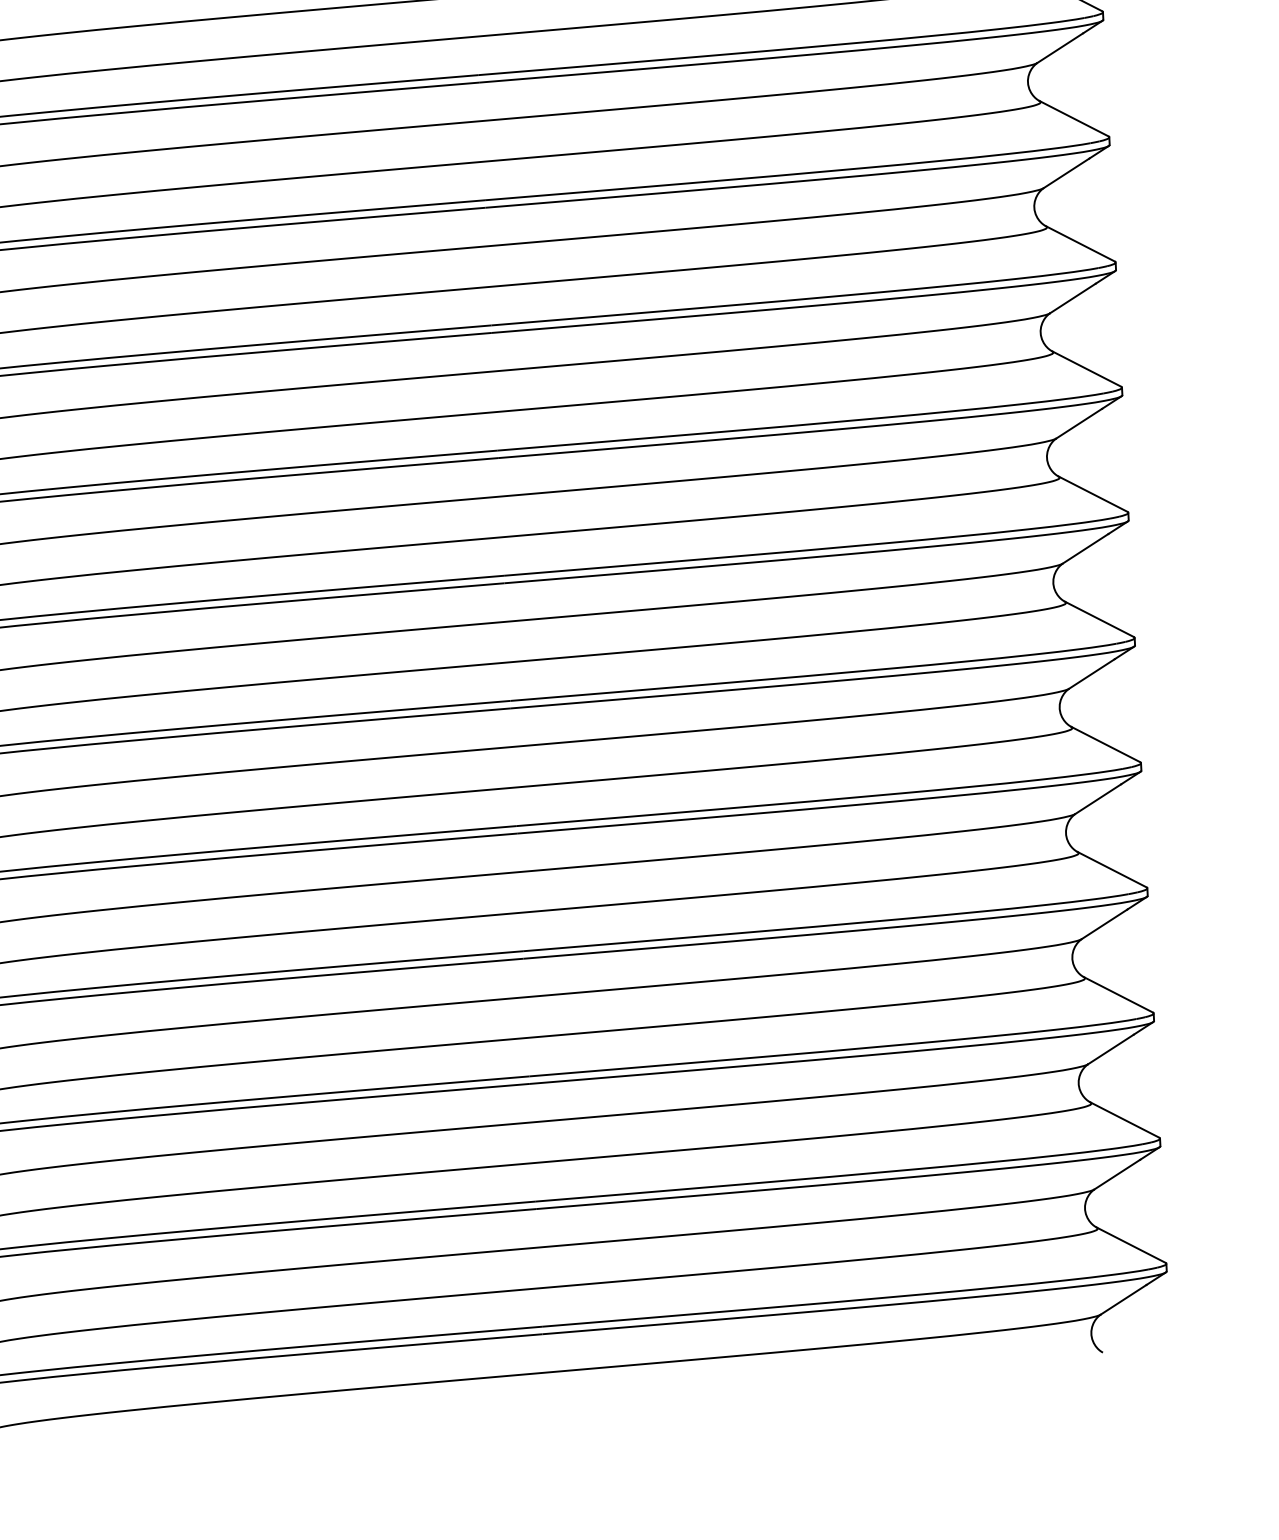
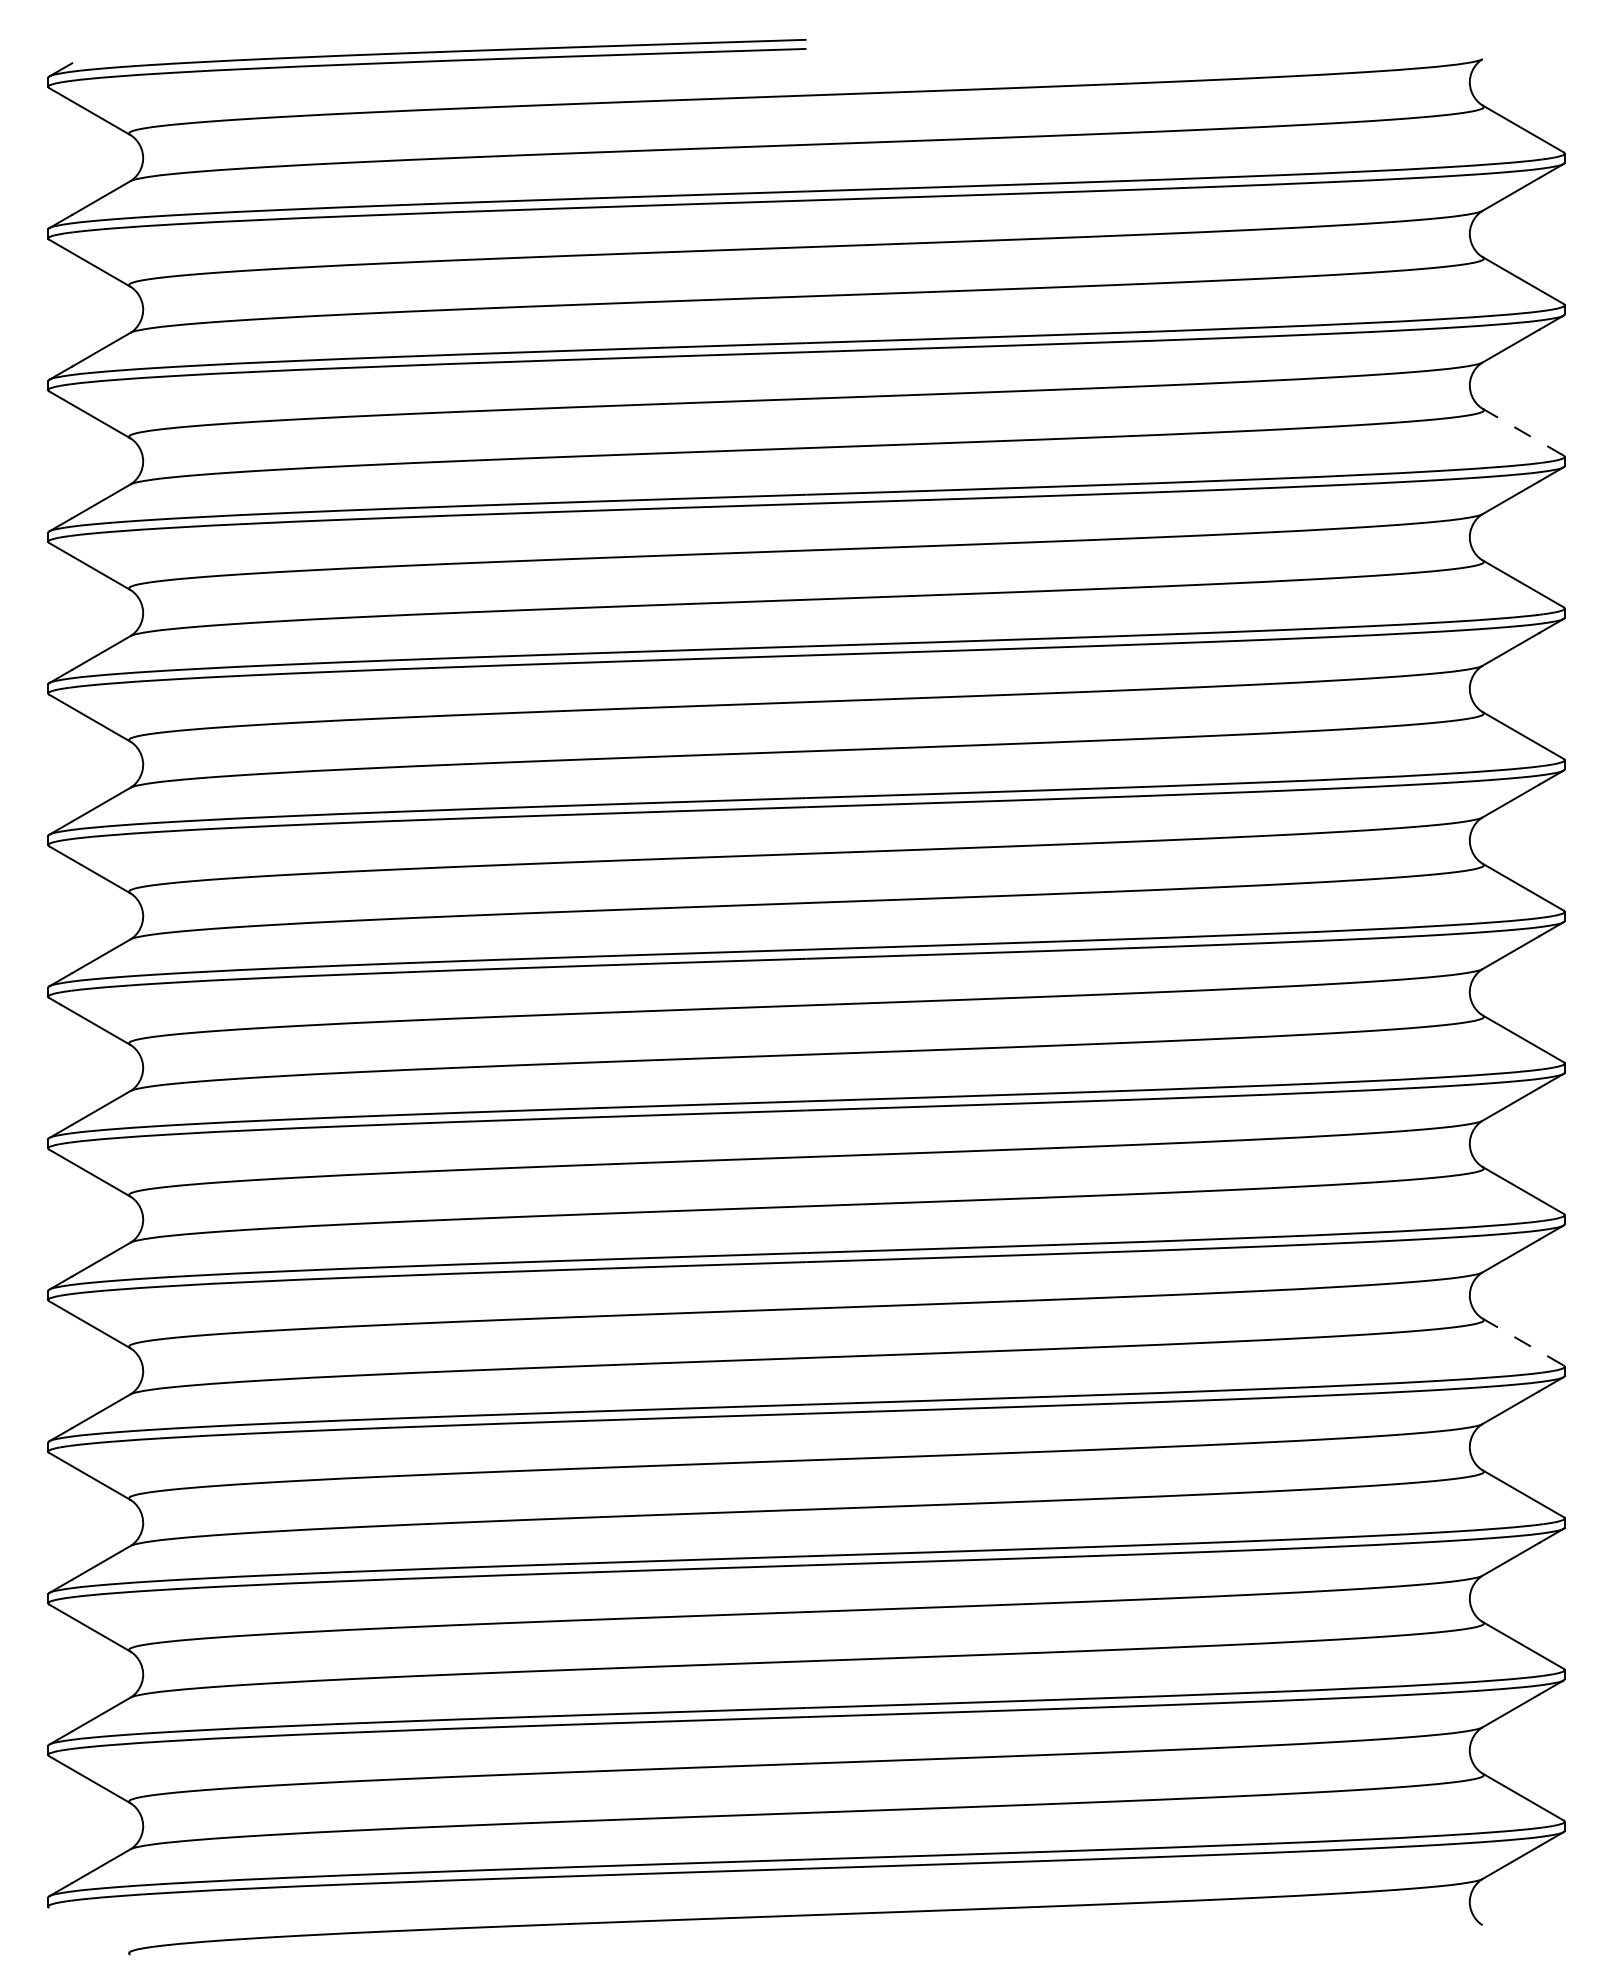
line: (1074, 118) -> (1523, 432), solid -> dashed
line: (1112, 869) -> (1523, 1342), solid -> dashed

